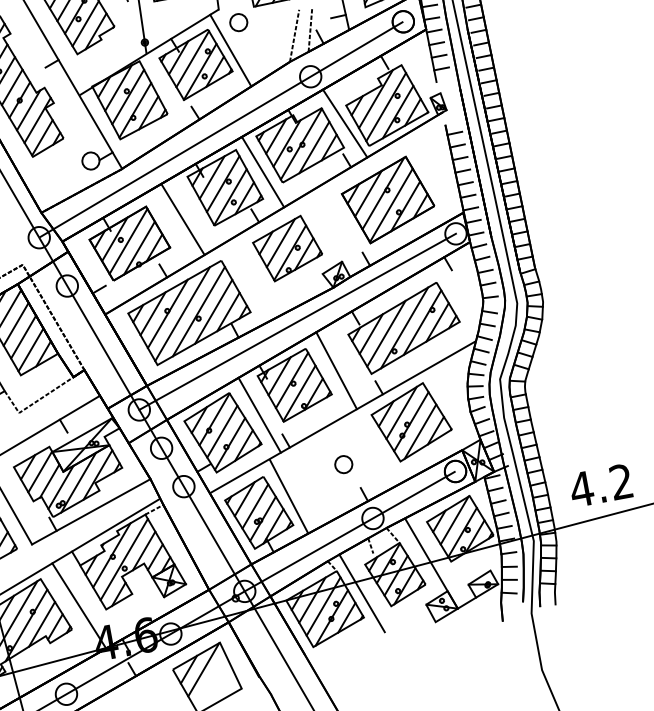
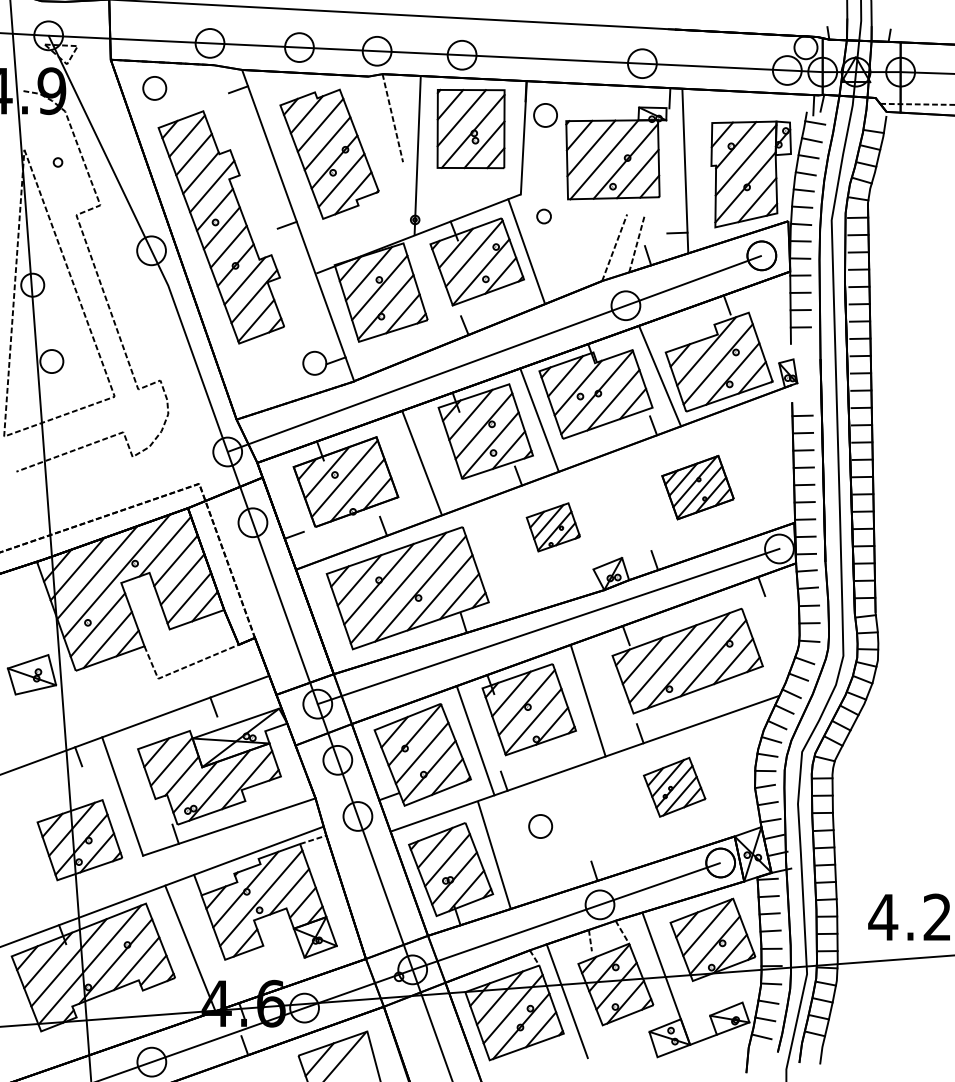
part: (238, 22) -> (543, 216), size x0.6
part: (387, 199) -> (697, 487), size x0.6
part: (287, 248) -> (553, 527), size x0.6
part: (411, 422) -> (674, 787), size x0.6
part: (343, 464) -> (540, 826), moved

